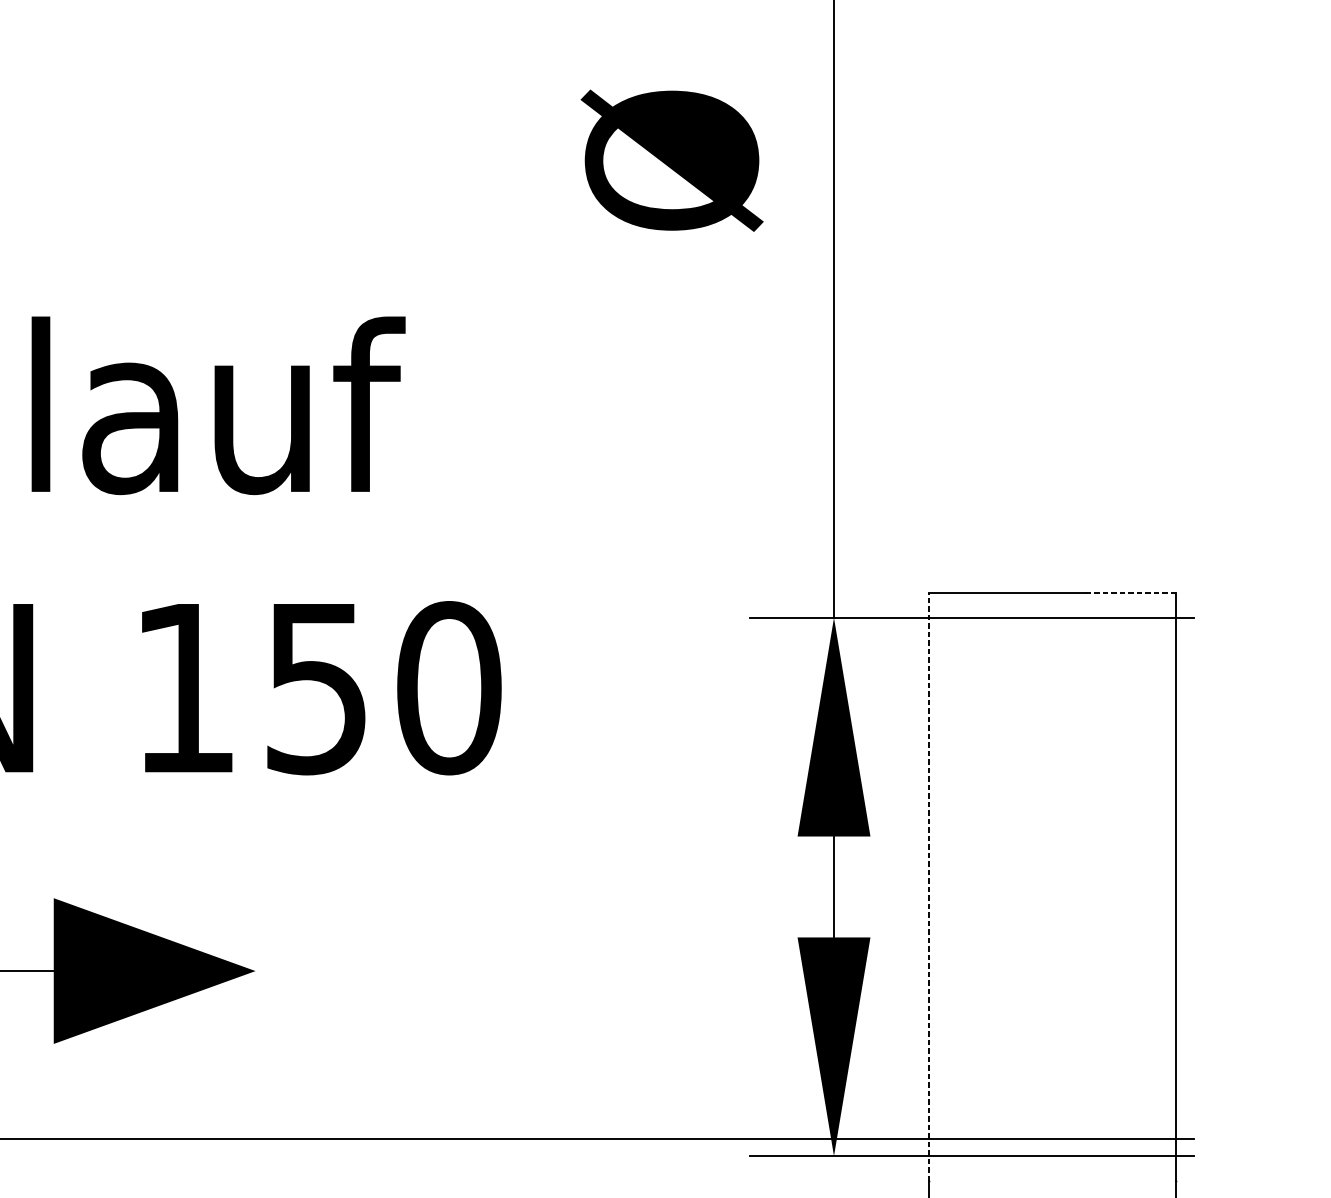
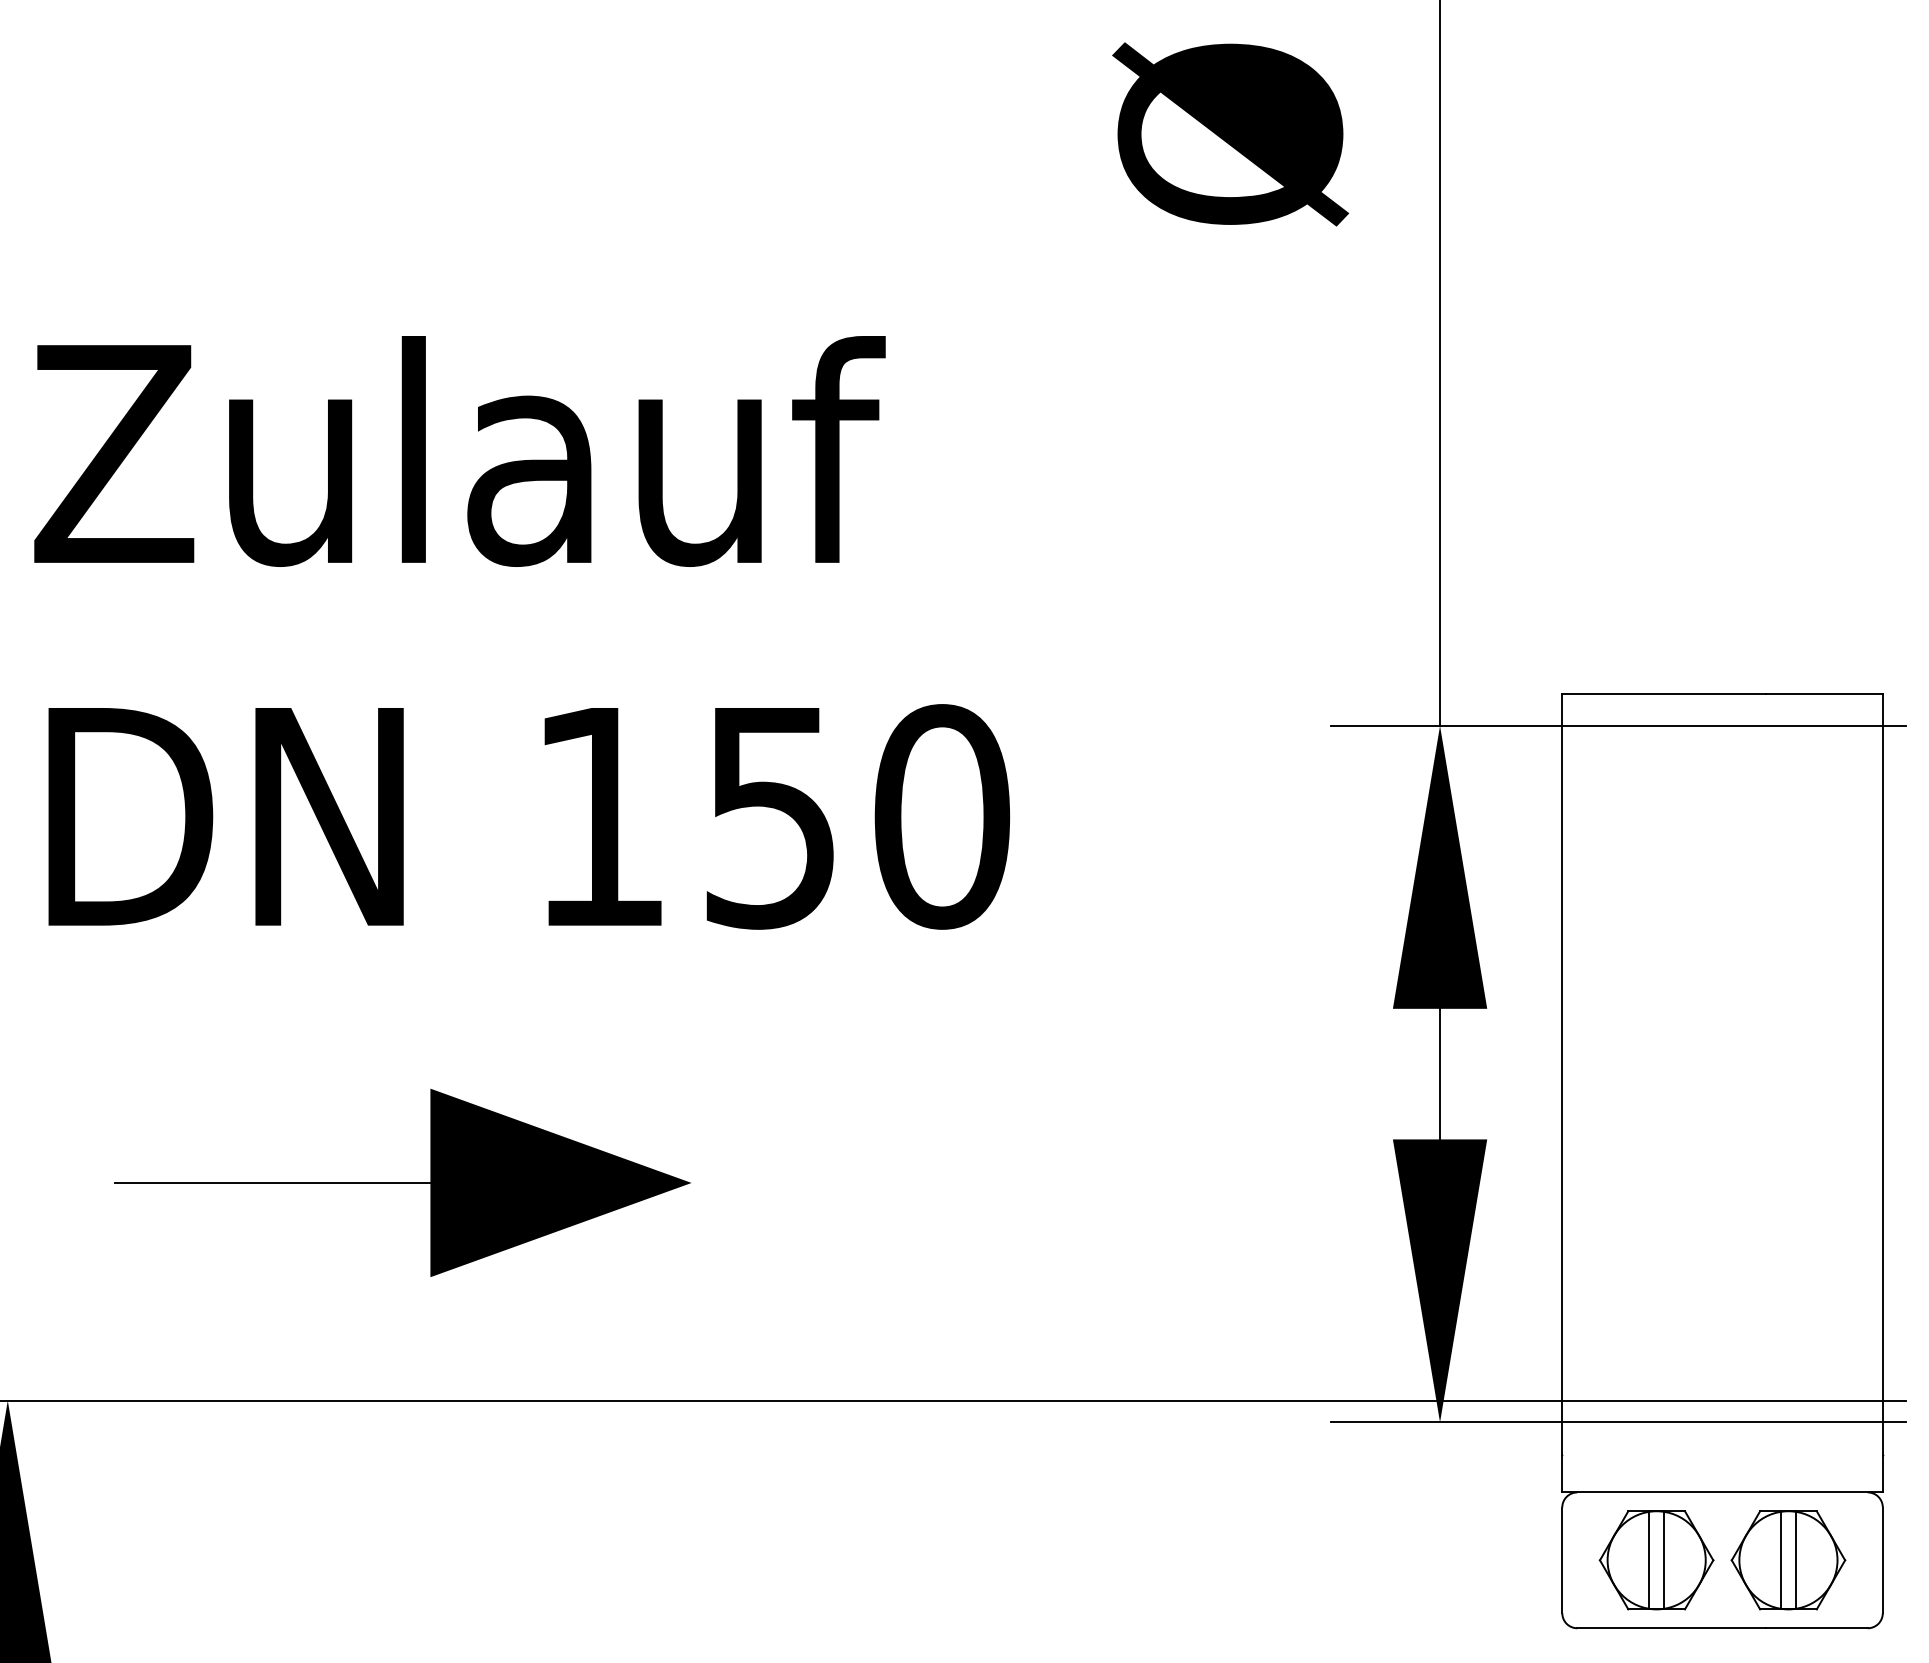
line: (1130, 592) -> (1823, 693), dashed -> solid
line: (928, 887) -> (1562, 1074), dashed -> solid

